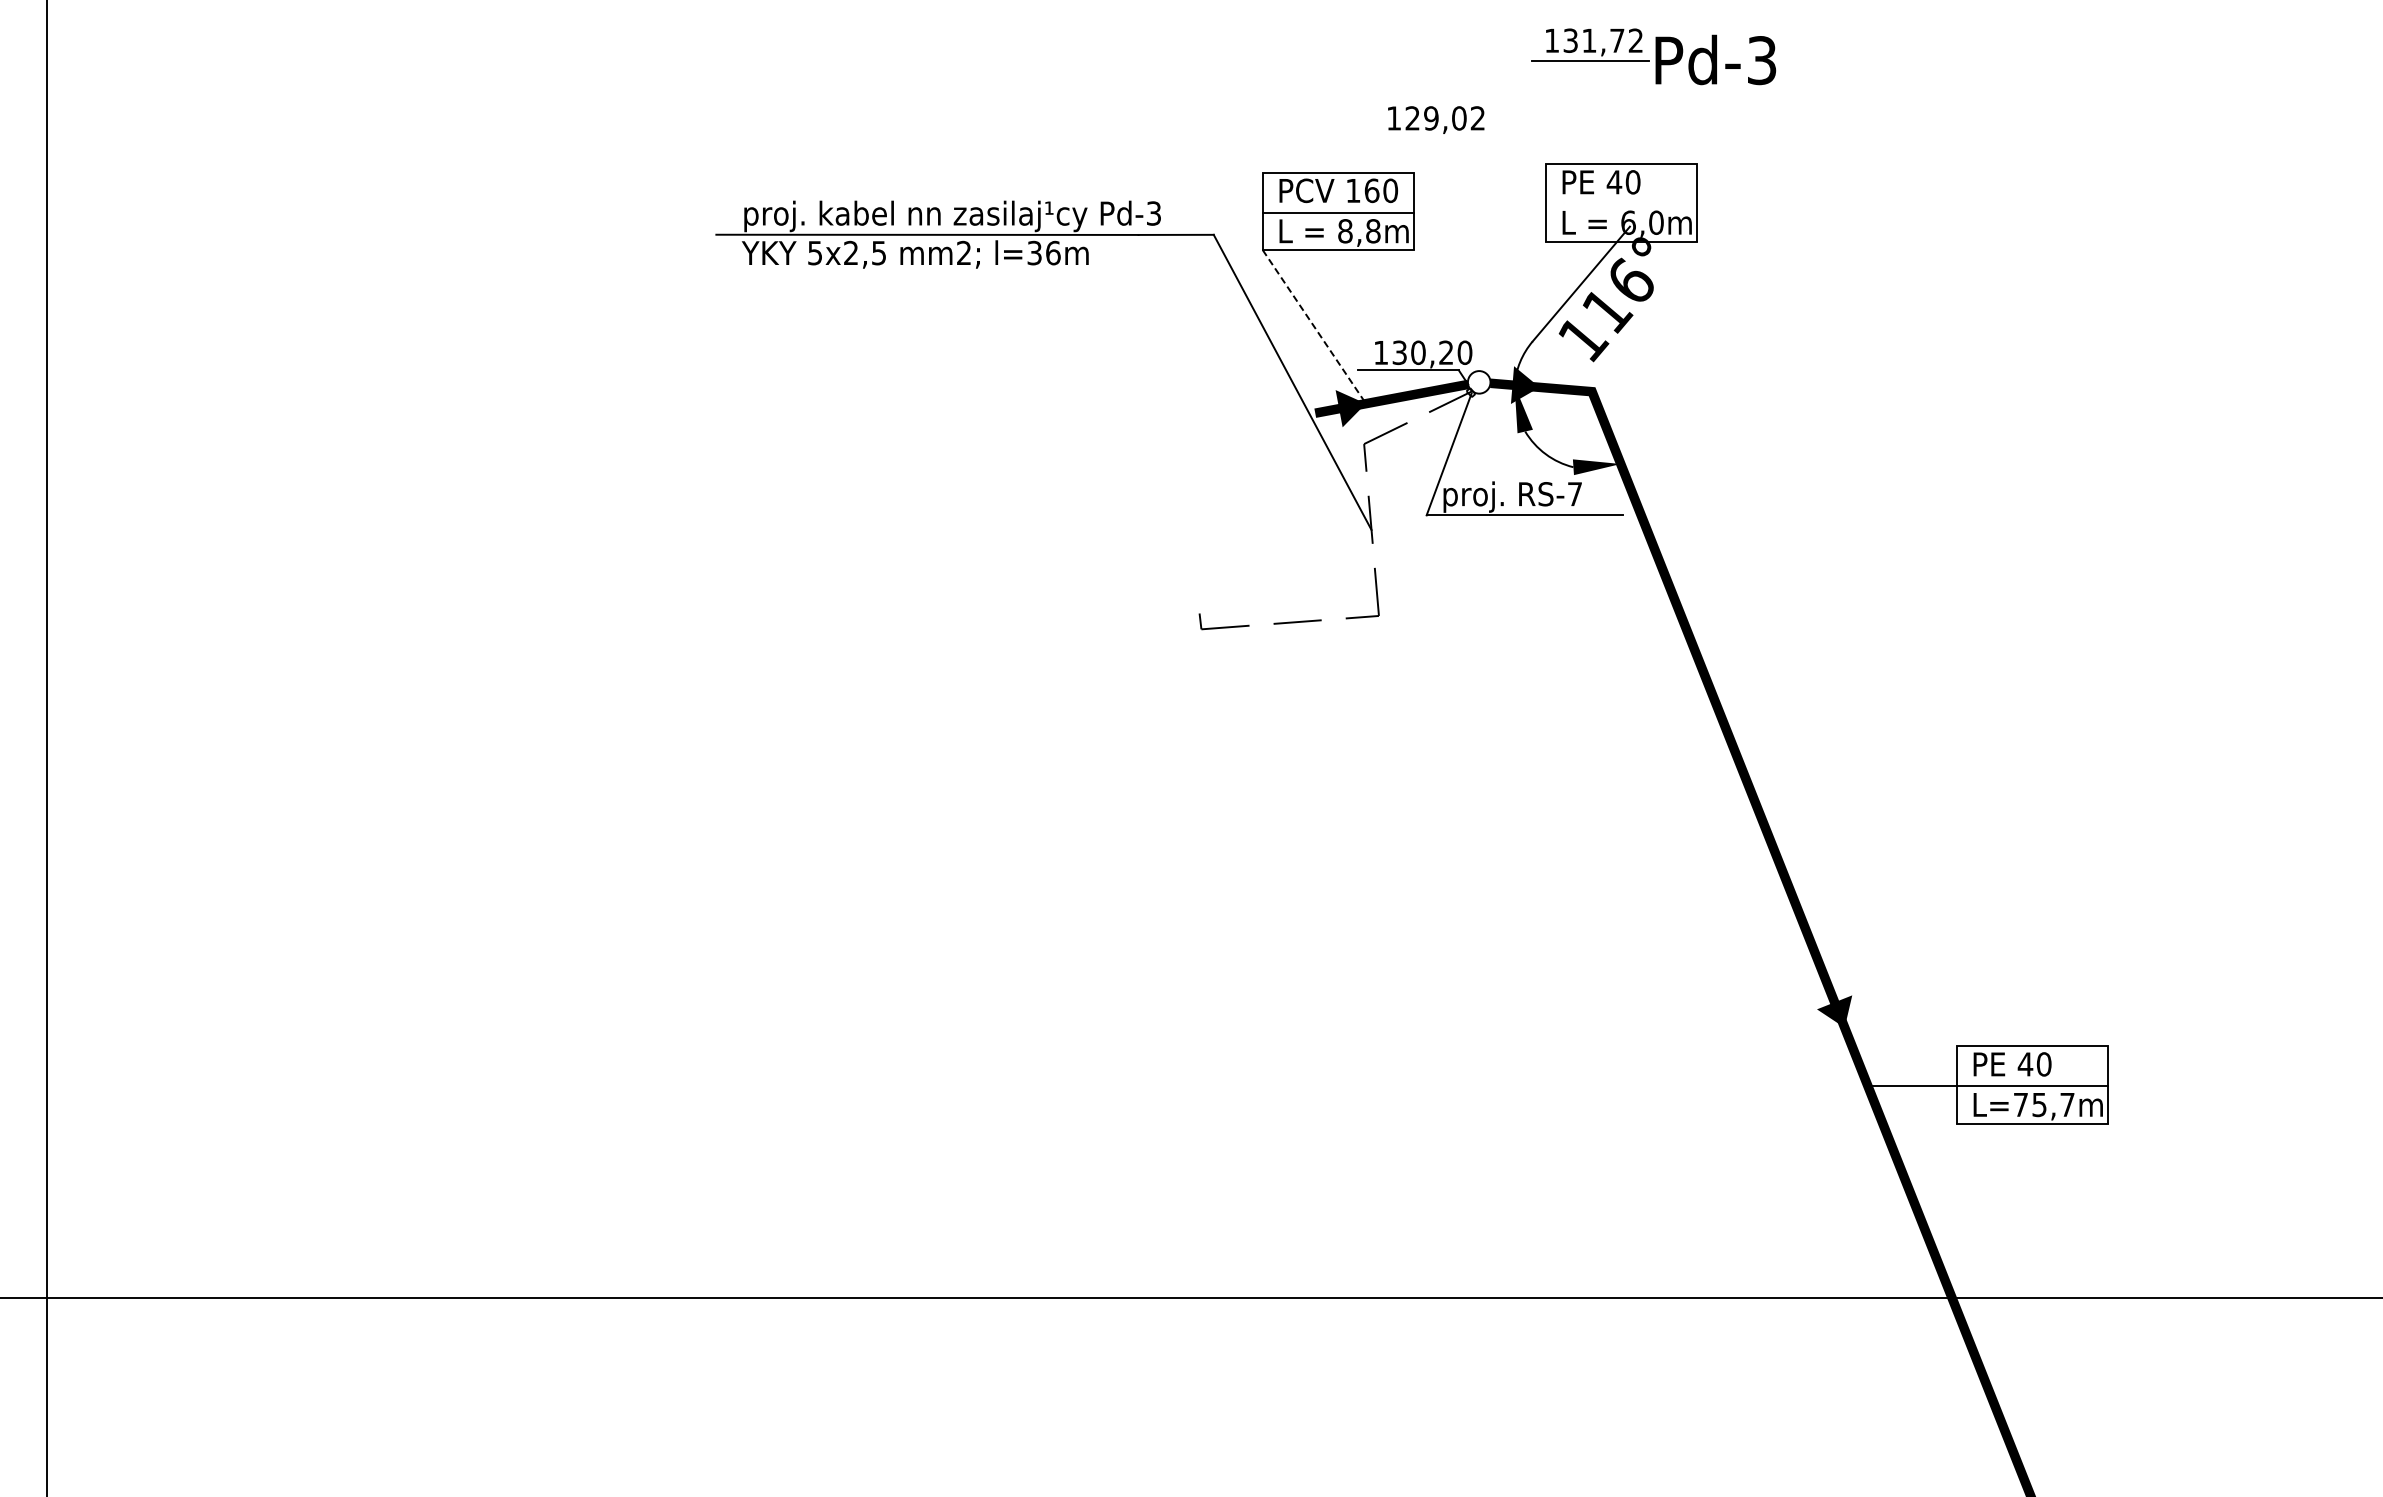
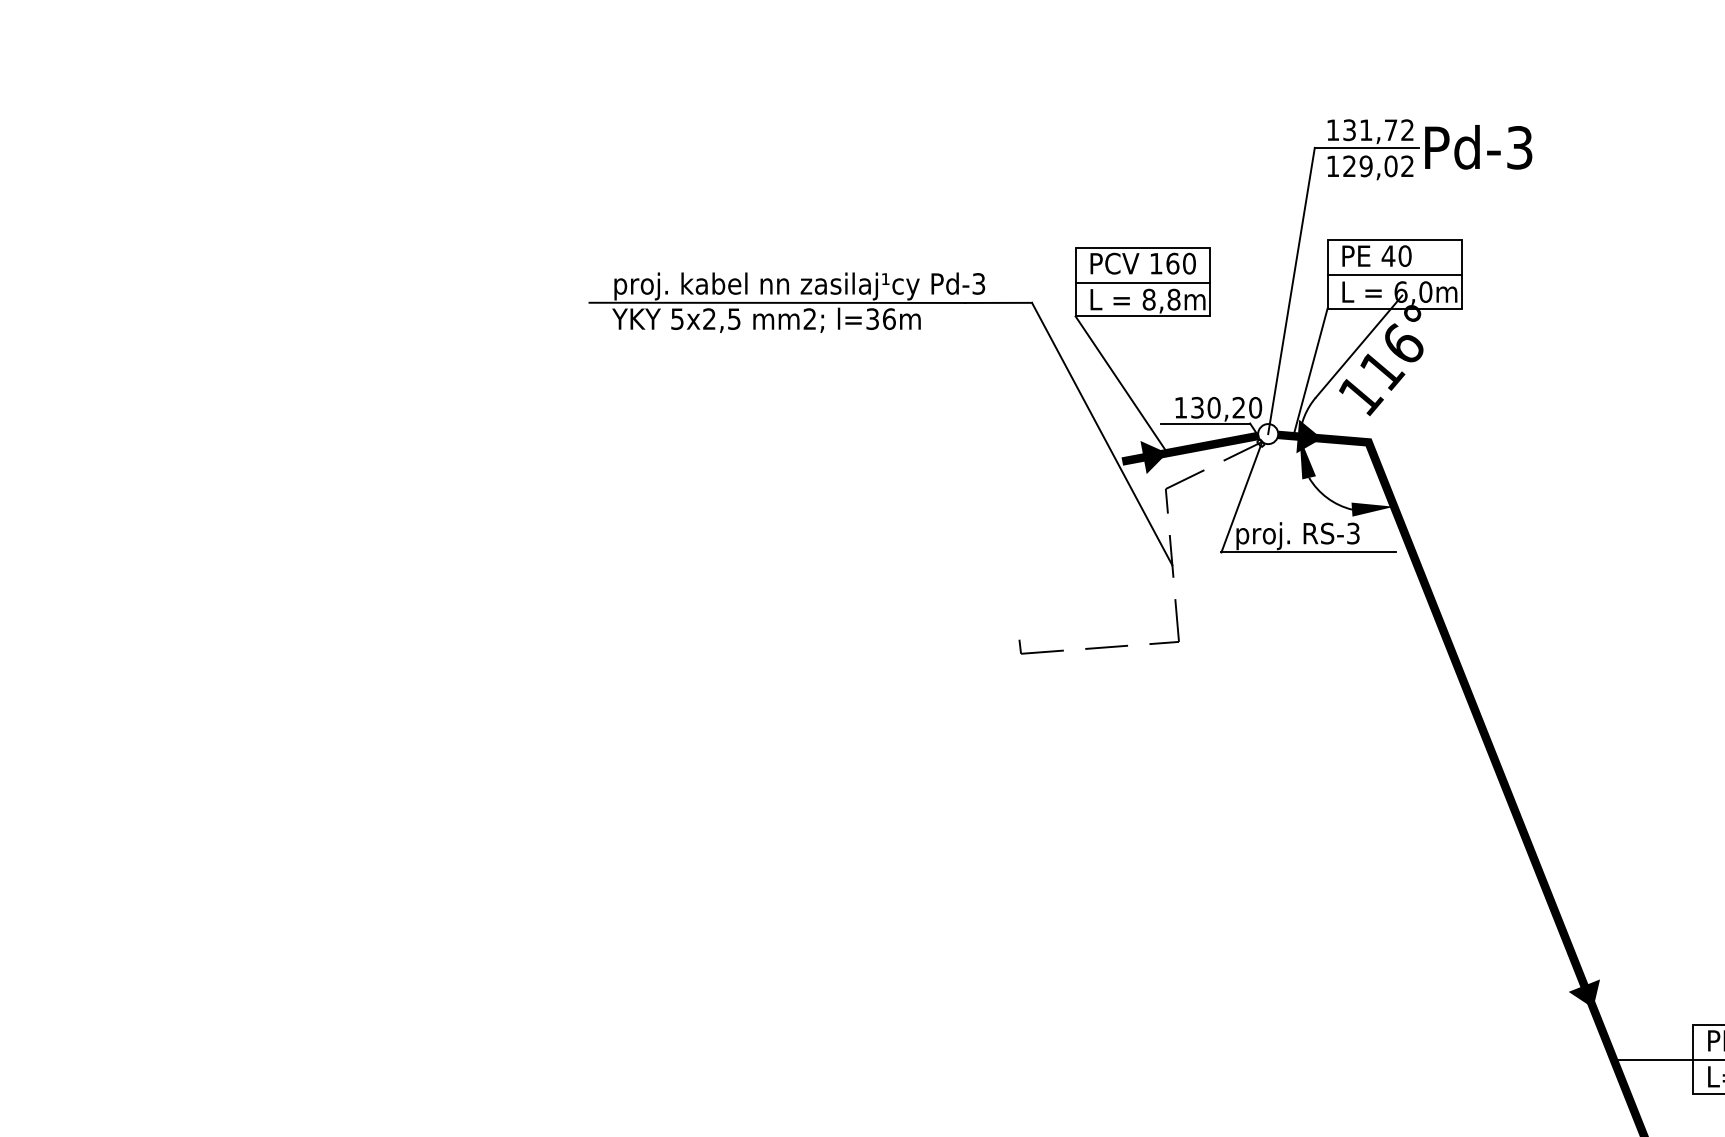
text: (1436, 119) -> (1370, 167), moved
line: (1620, 204) -> (1393, 275), added
line: (1505, 221) -> (1291, 290), added
line: (1526, 312) -> (1310, 371), added
line: (1314, 326) -> (1121, 384), dashed -> solid
text: (1574, 494) -> (1352, 533), RS-7 -> RS-3

